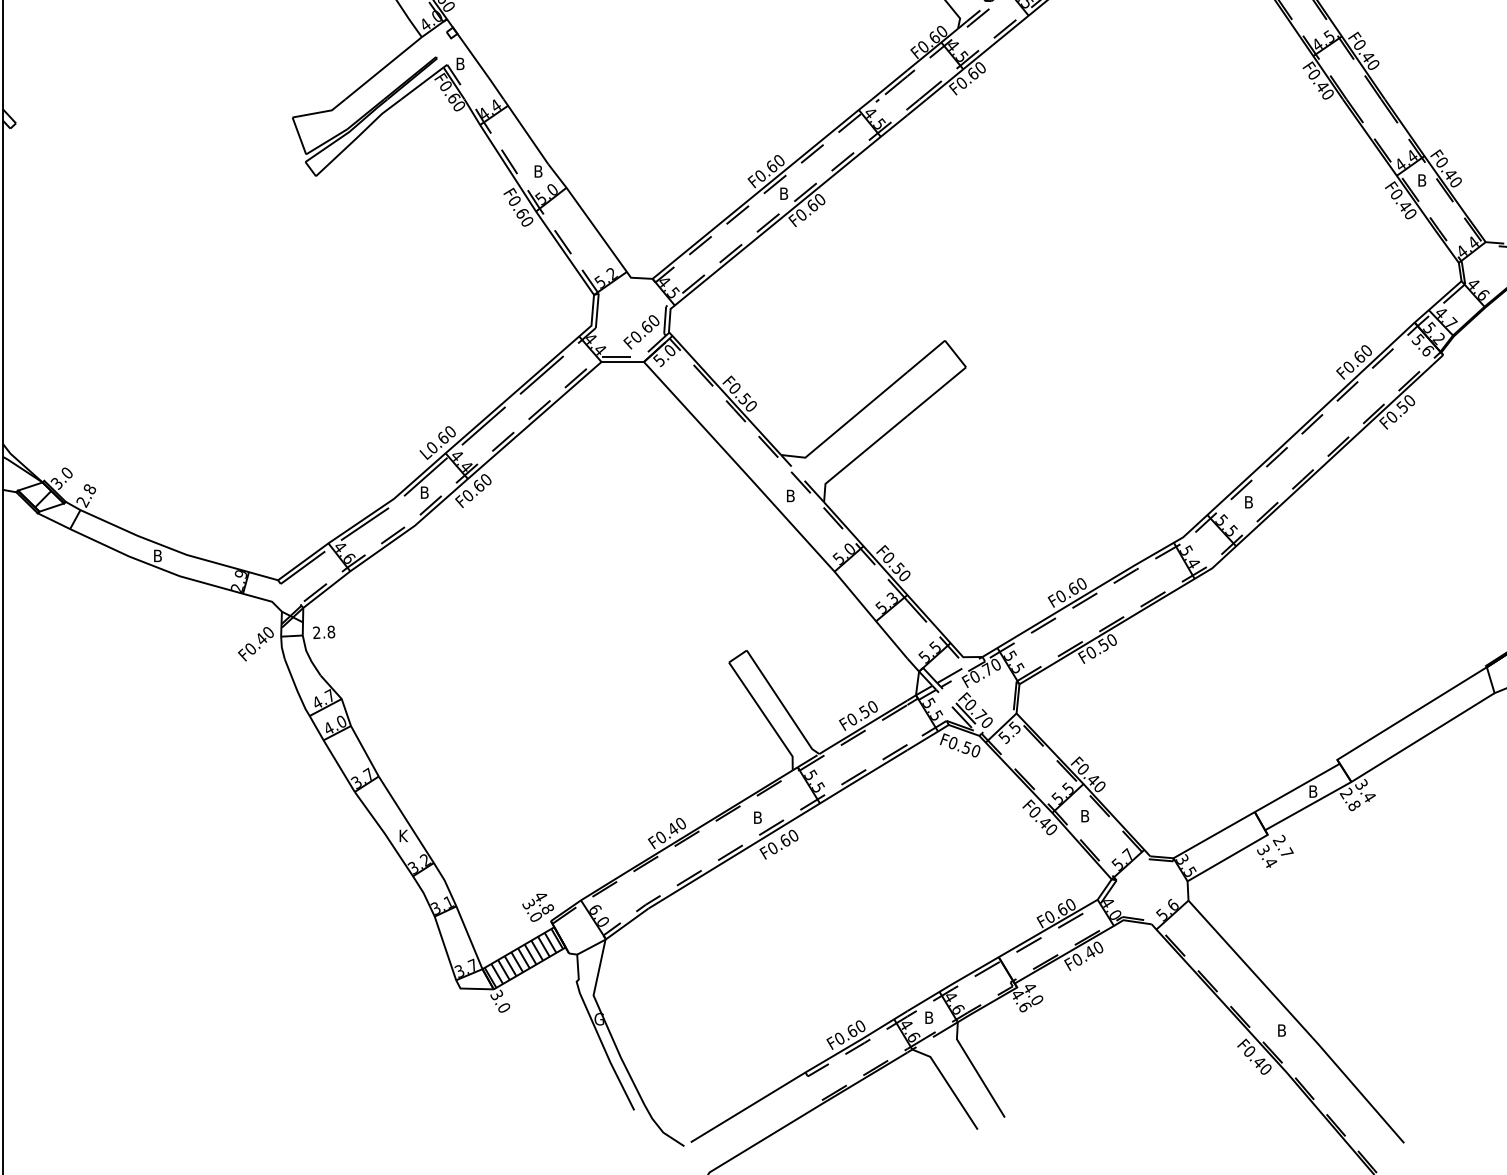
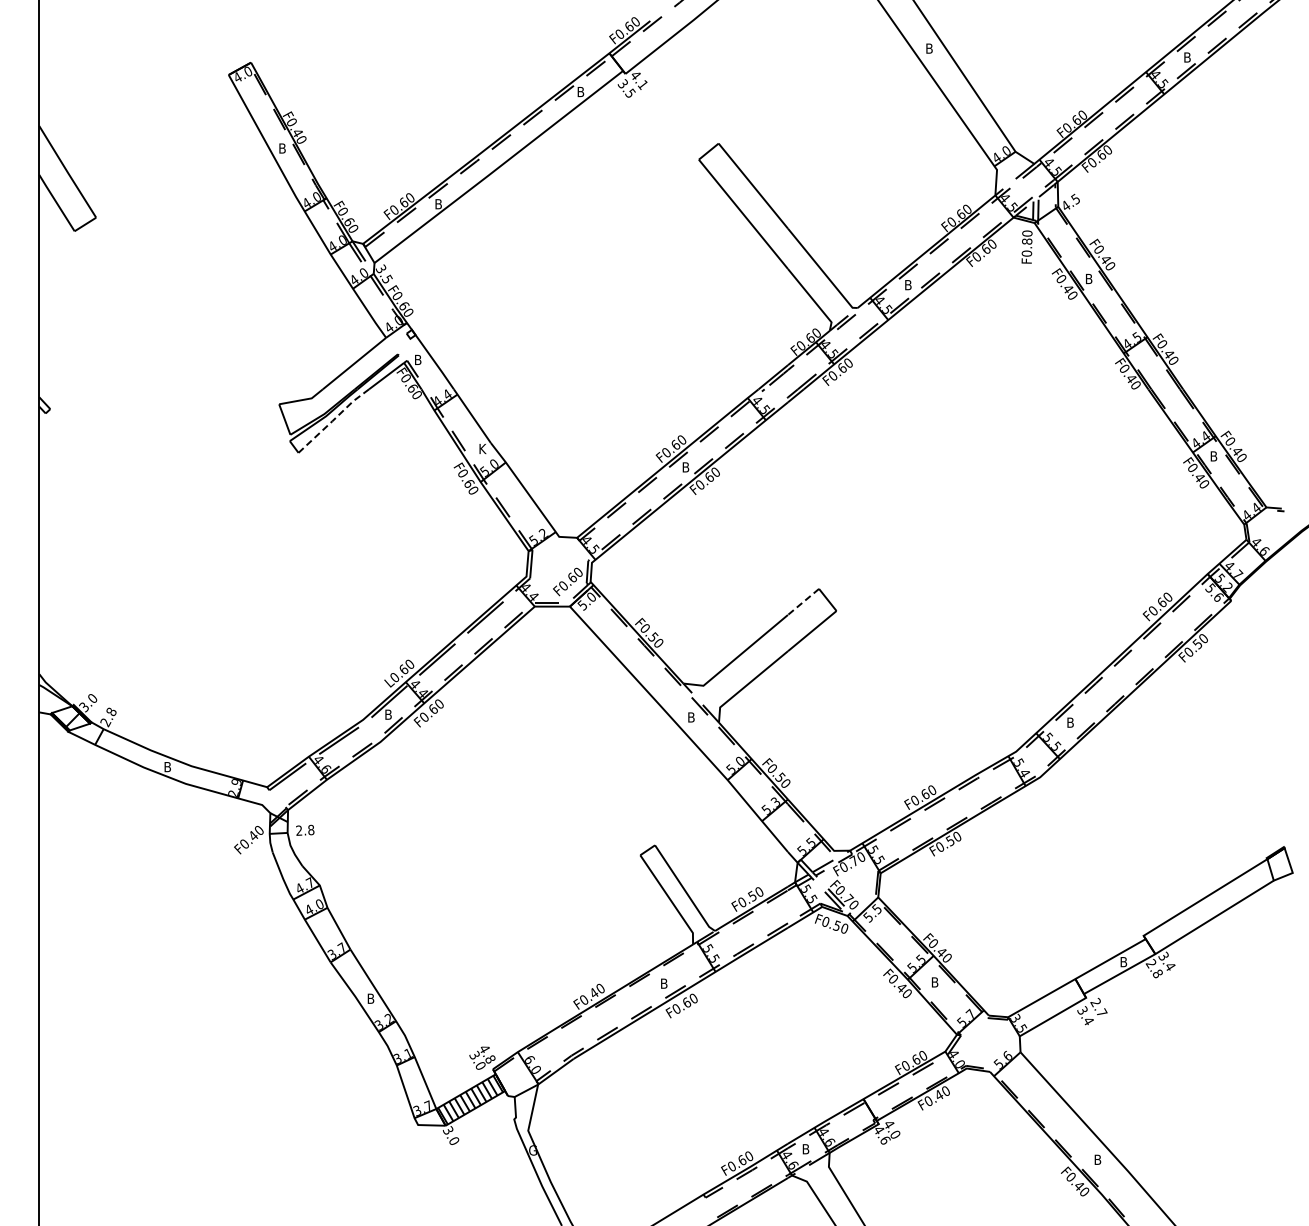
line: (358, 137) -> (333, 420), solid -> dashed
text: (539, 170) -> (483, 448), B -> K
line: (926, 357) -> (803, 602), solid -> dashed
text: (404, 835) -> (371, 998), K -> B

